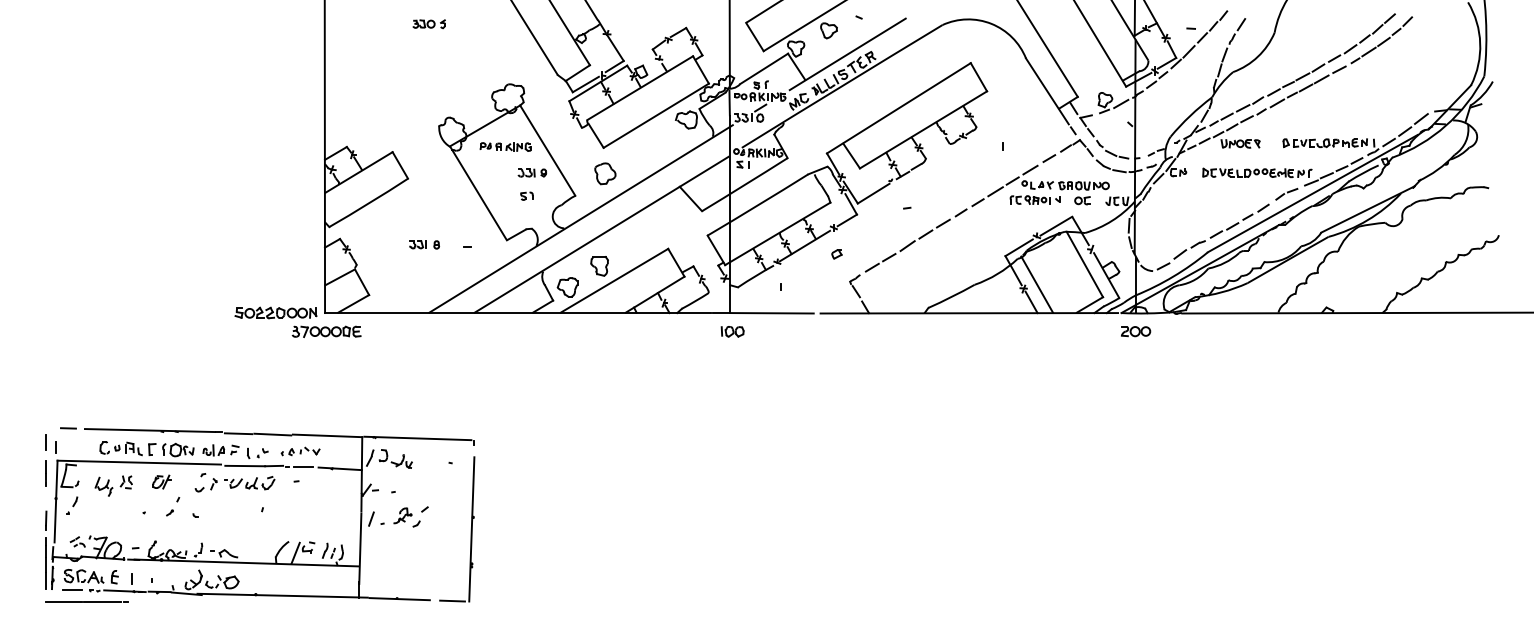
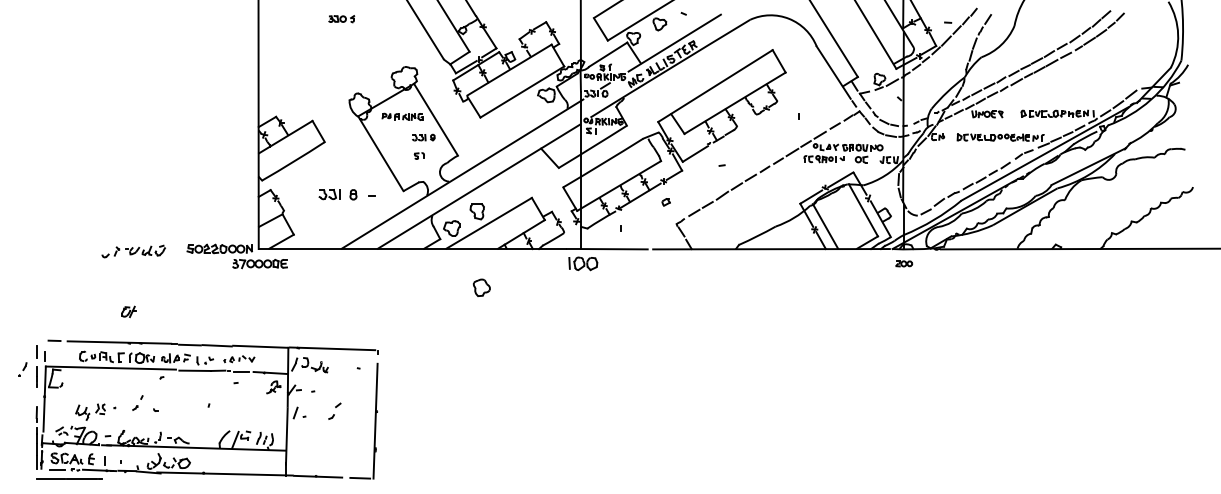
part: (605, 173) -> (481, 287), moved
part: (424, 244) -> (337, 194), size x1.6
part: (732, 331) -> (583, 263), size x1.6
part: (1136, 331) -> (904, 263), size x0.7
part: (161, 481) -> (128, 311), moved
part: (234, 484) -> (133, 251), moved
part: (113, 485) -> (90, 411), moved
part: (72, 505) -> (22, 369), moved
part: (402, 515) -> (273, 387), moved

